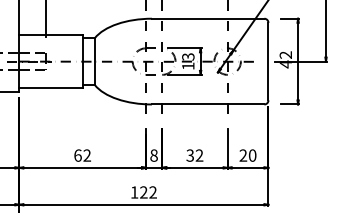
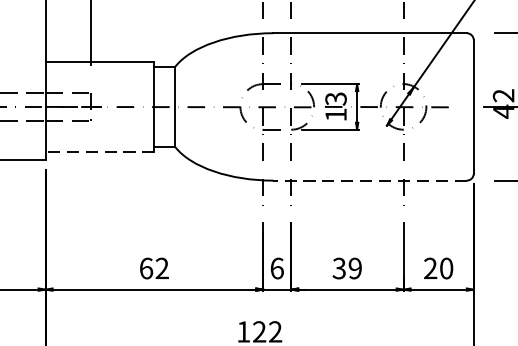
line: (51, 87) -> (100, 151), solid -> dashed
line: (207, 104) -> (368, 180), solid -> dashed
text: (153, 155) -> (276, 268), 8 -> 6
text: (199, 155) -> (355, 268), 32 -> 39

